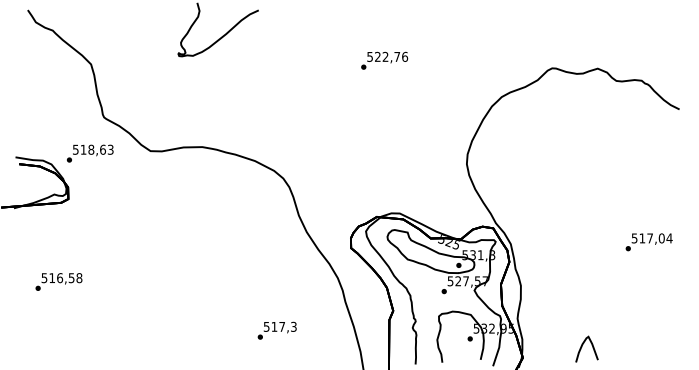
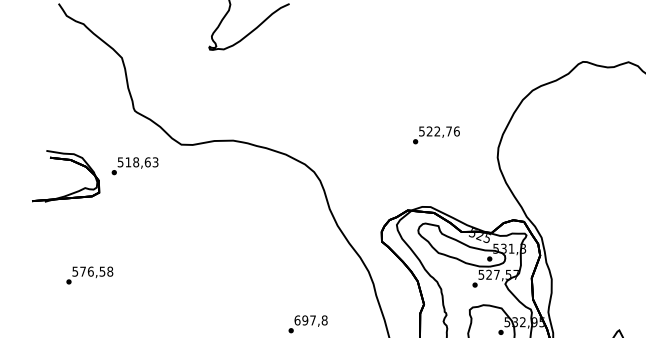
text: (384, 60) -> (436, 135), moved
text: (90, 153) -> (135, 166), moved
text: (52, 277) -> (83, 271), 516,58 -> 576,58
text: (279, 326) -> (310, 320), 517,3 -> 697,8

